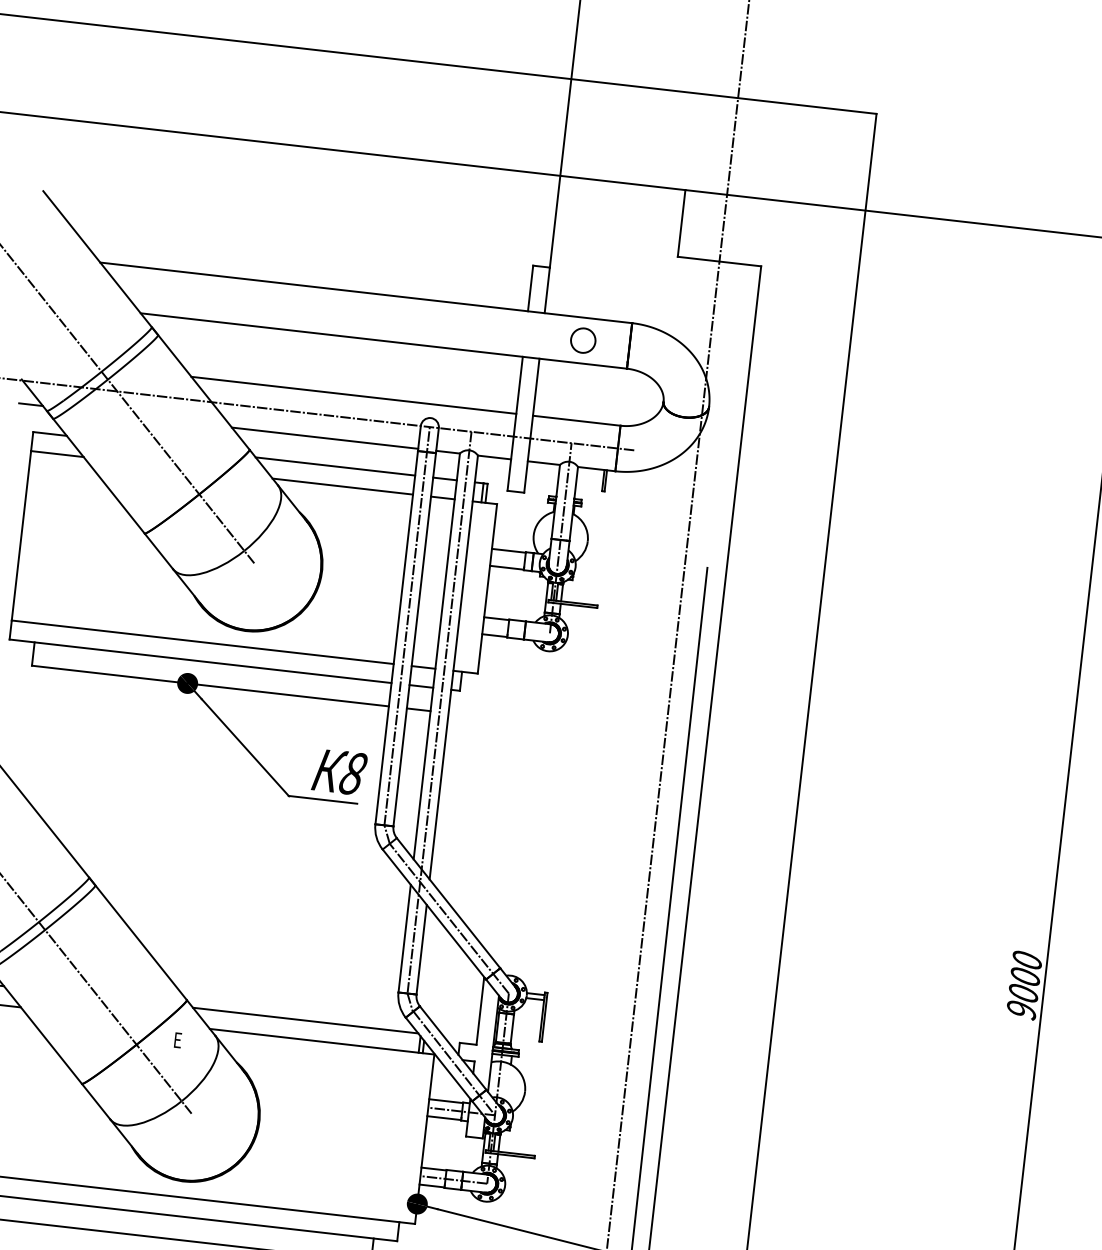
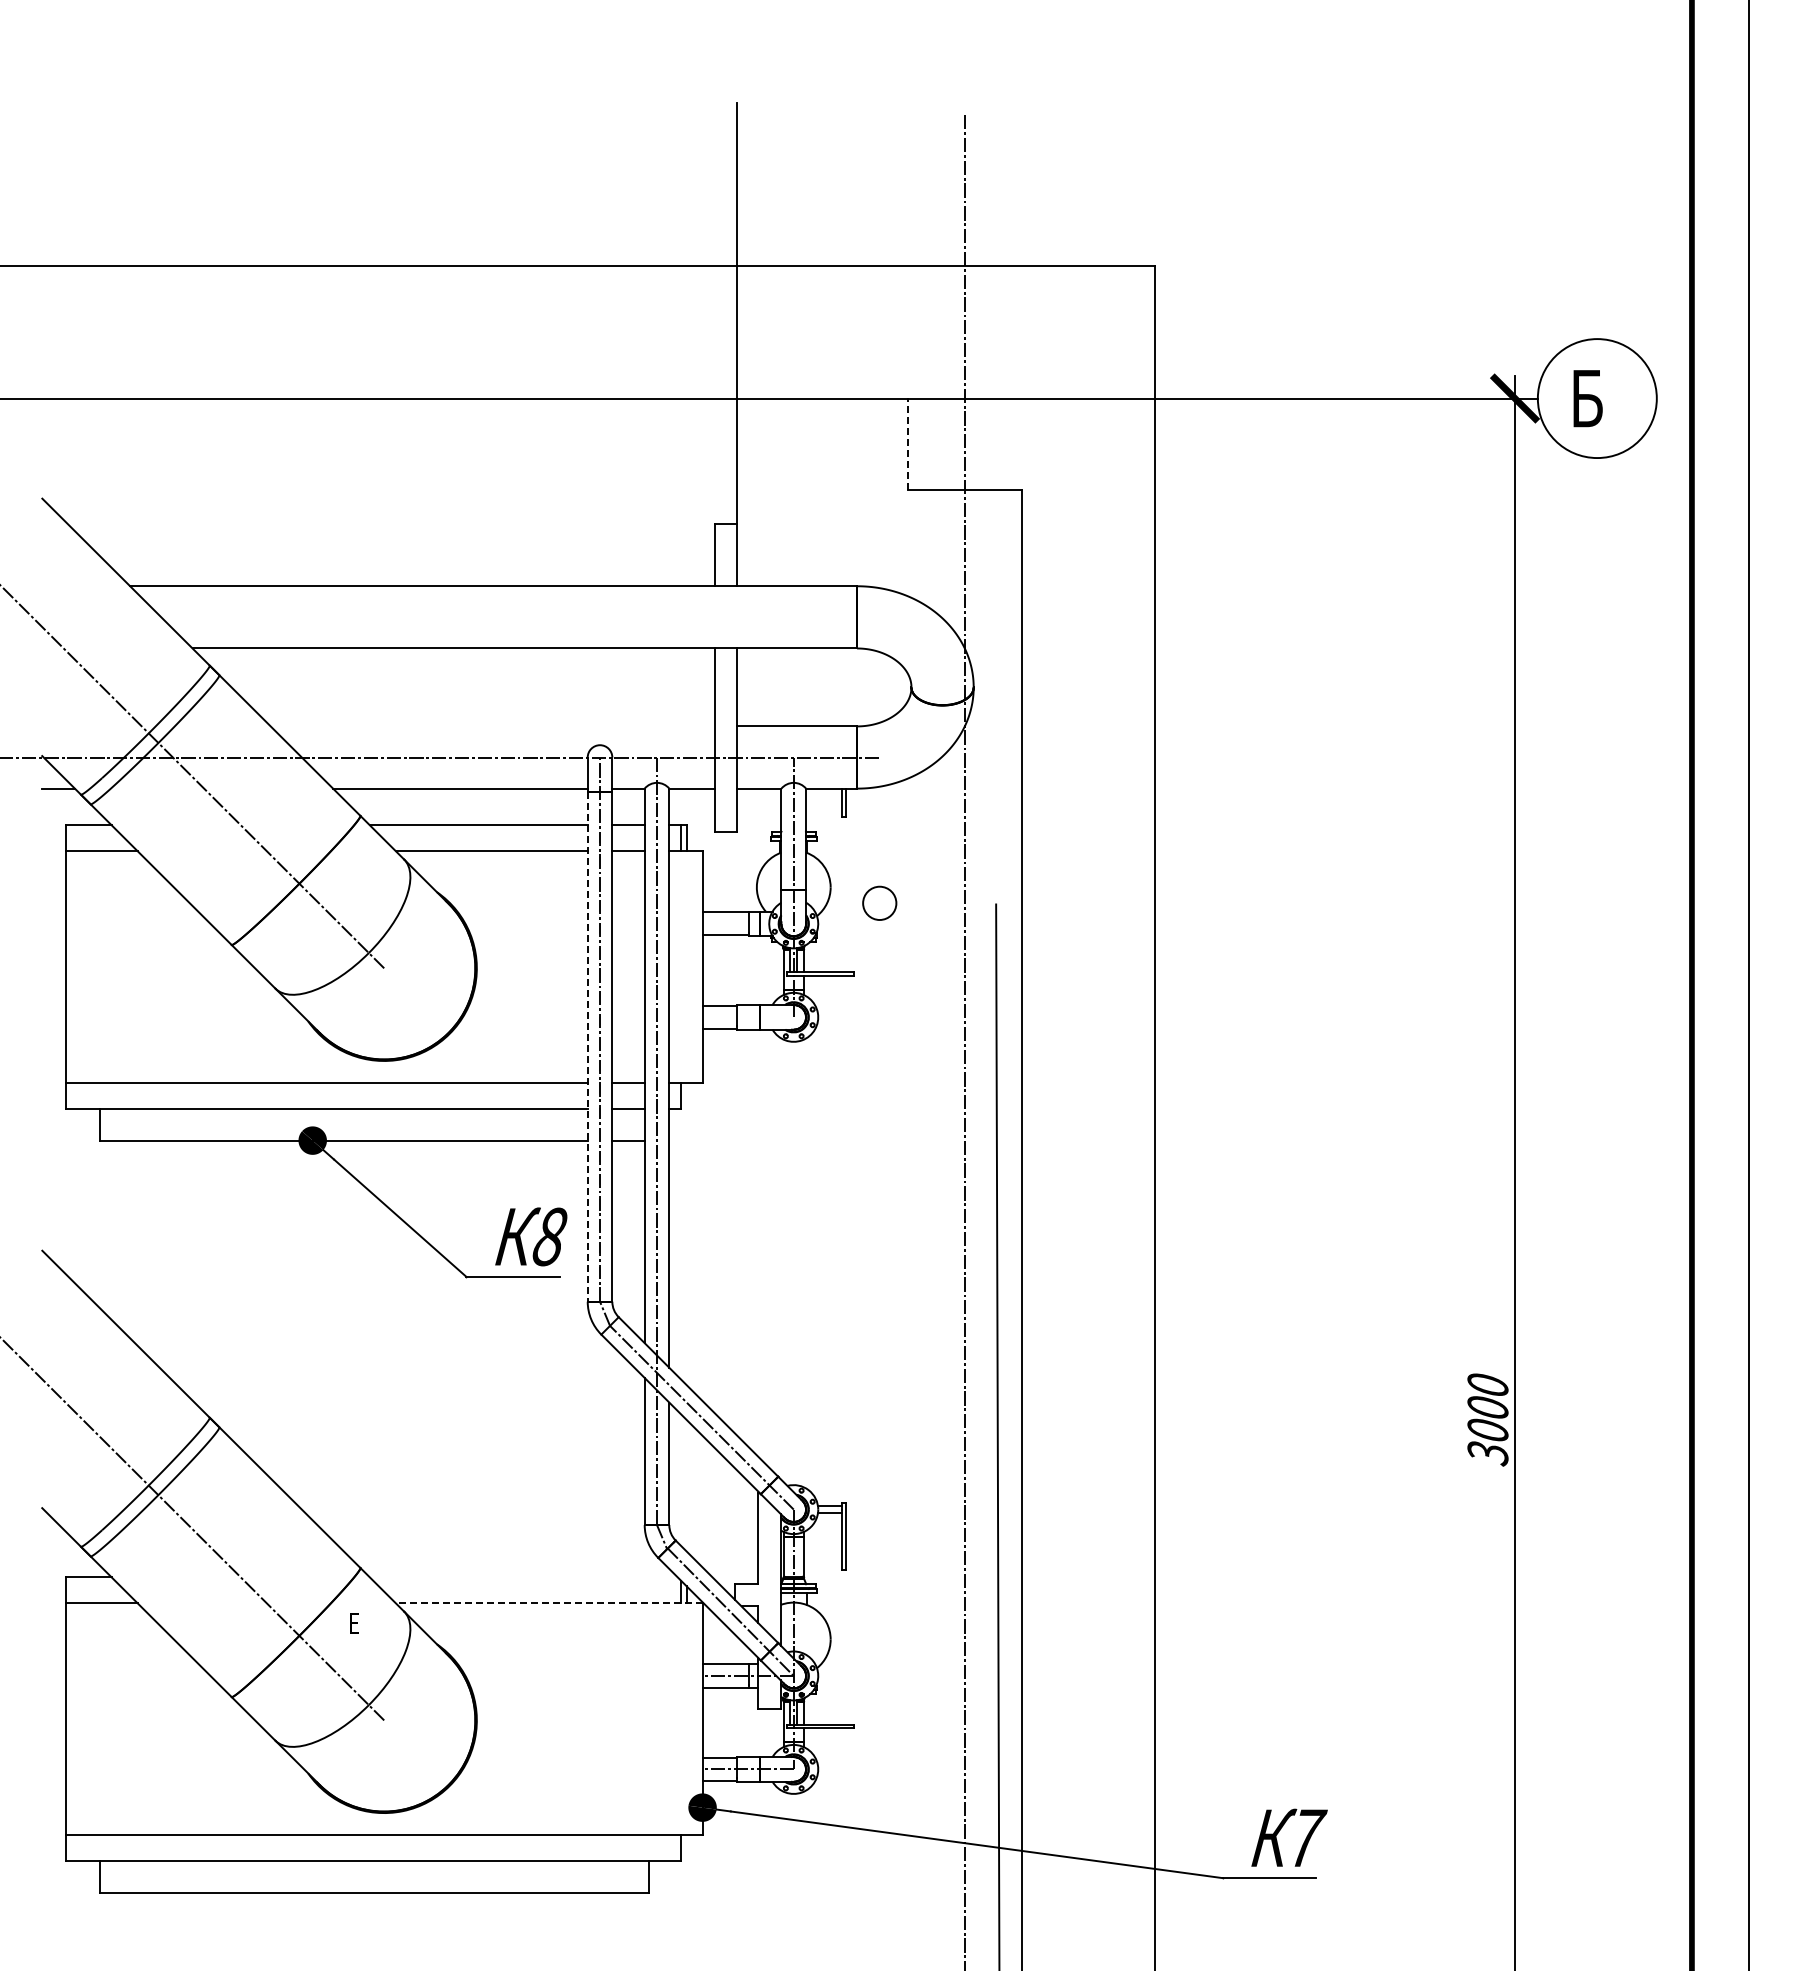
line: (681, 223) -> (908, 444), solid -> dashed
circle: (583, 340) -> (879, 902), moved
line: (353, 395) -> (492, 726), removed
line: (396, 638) -> (587, 1047), solid -> dashed
text: (1021, 1010) -> (1487, 1453), 9000 -> 3000
line: (305, 1020) -> (523, 1577), removed
line: (321, 1041) -> (548, 1603), solid -> dashed

